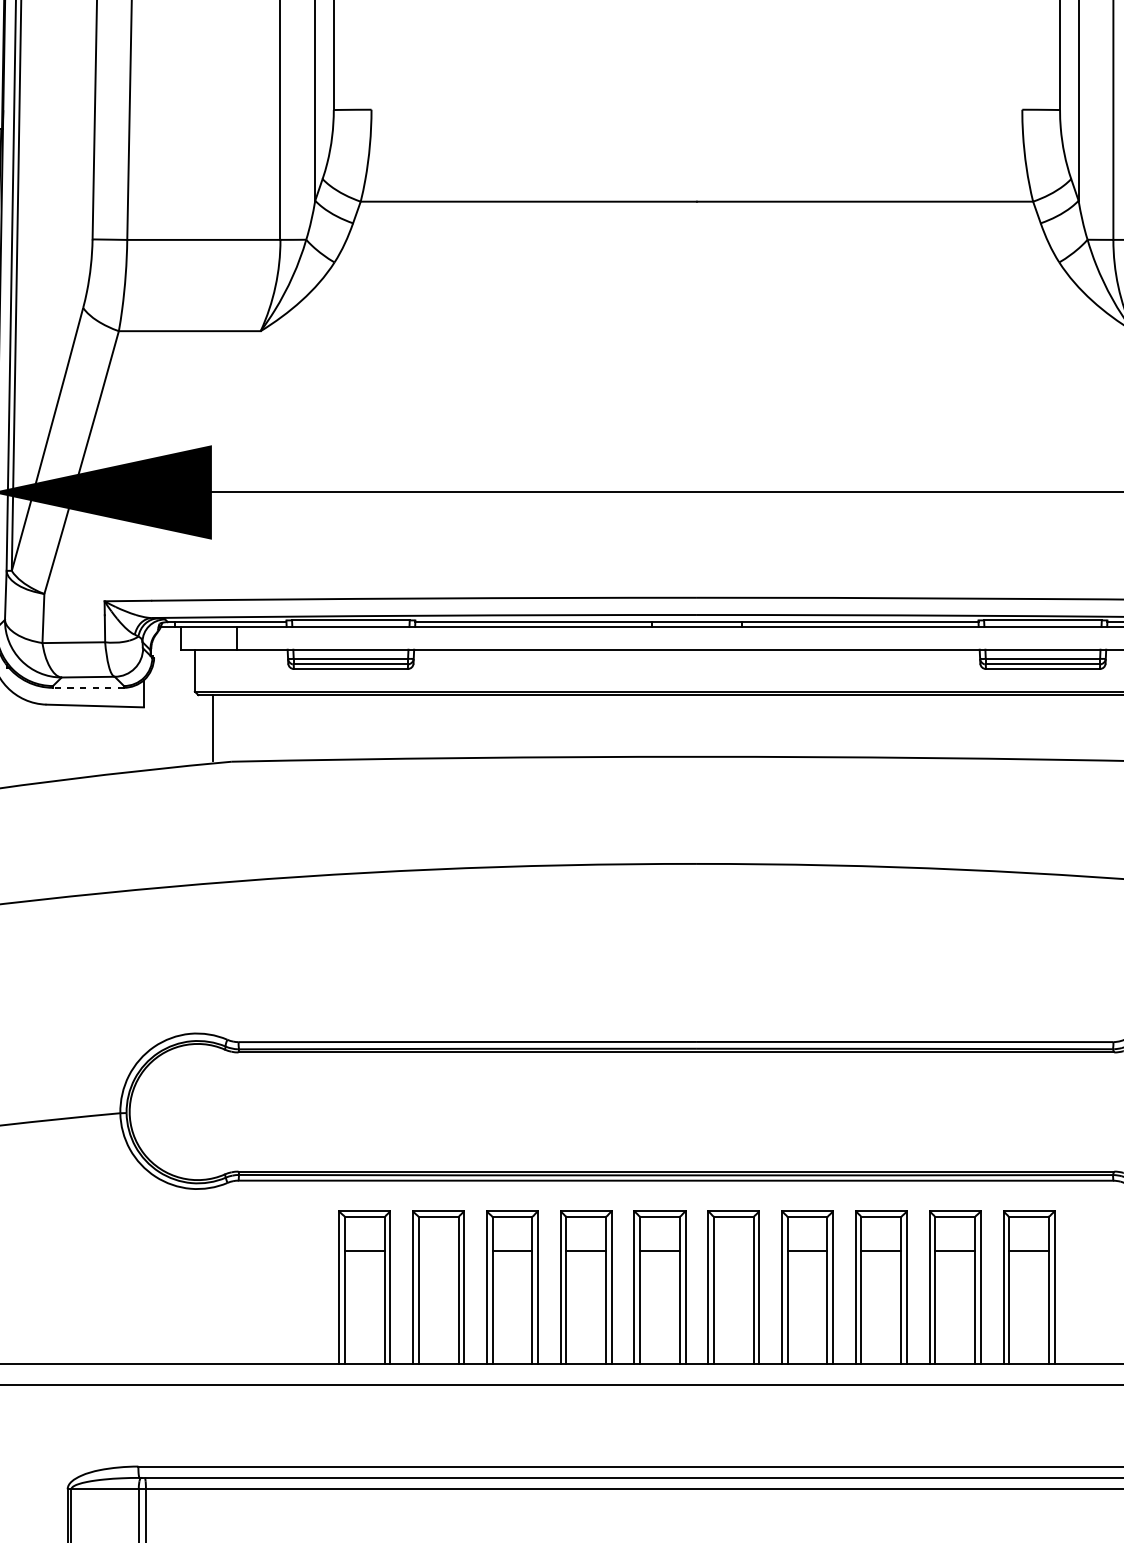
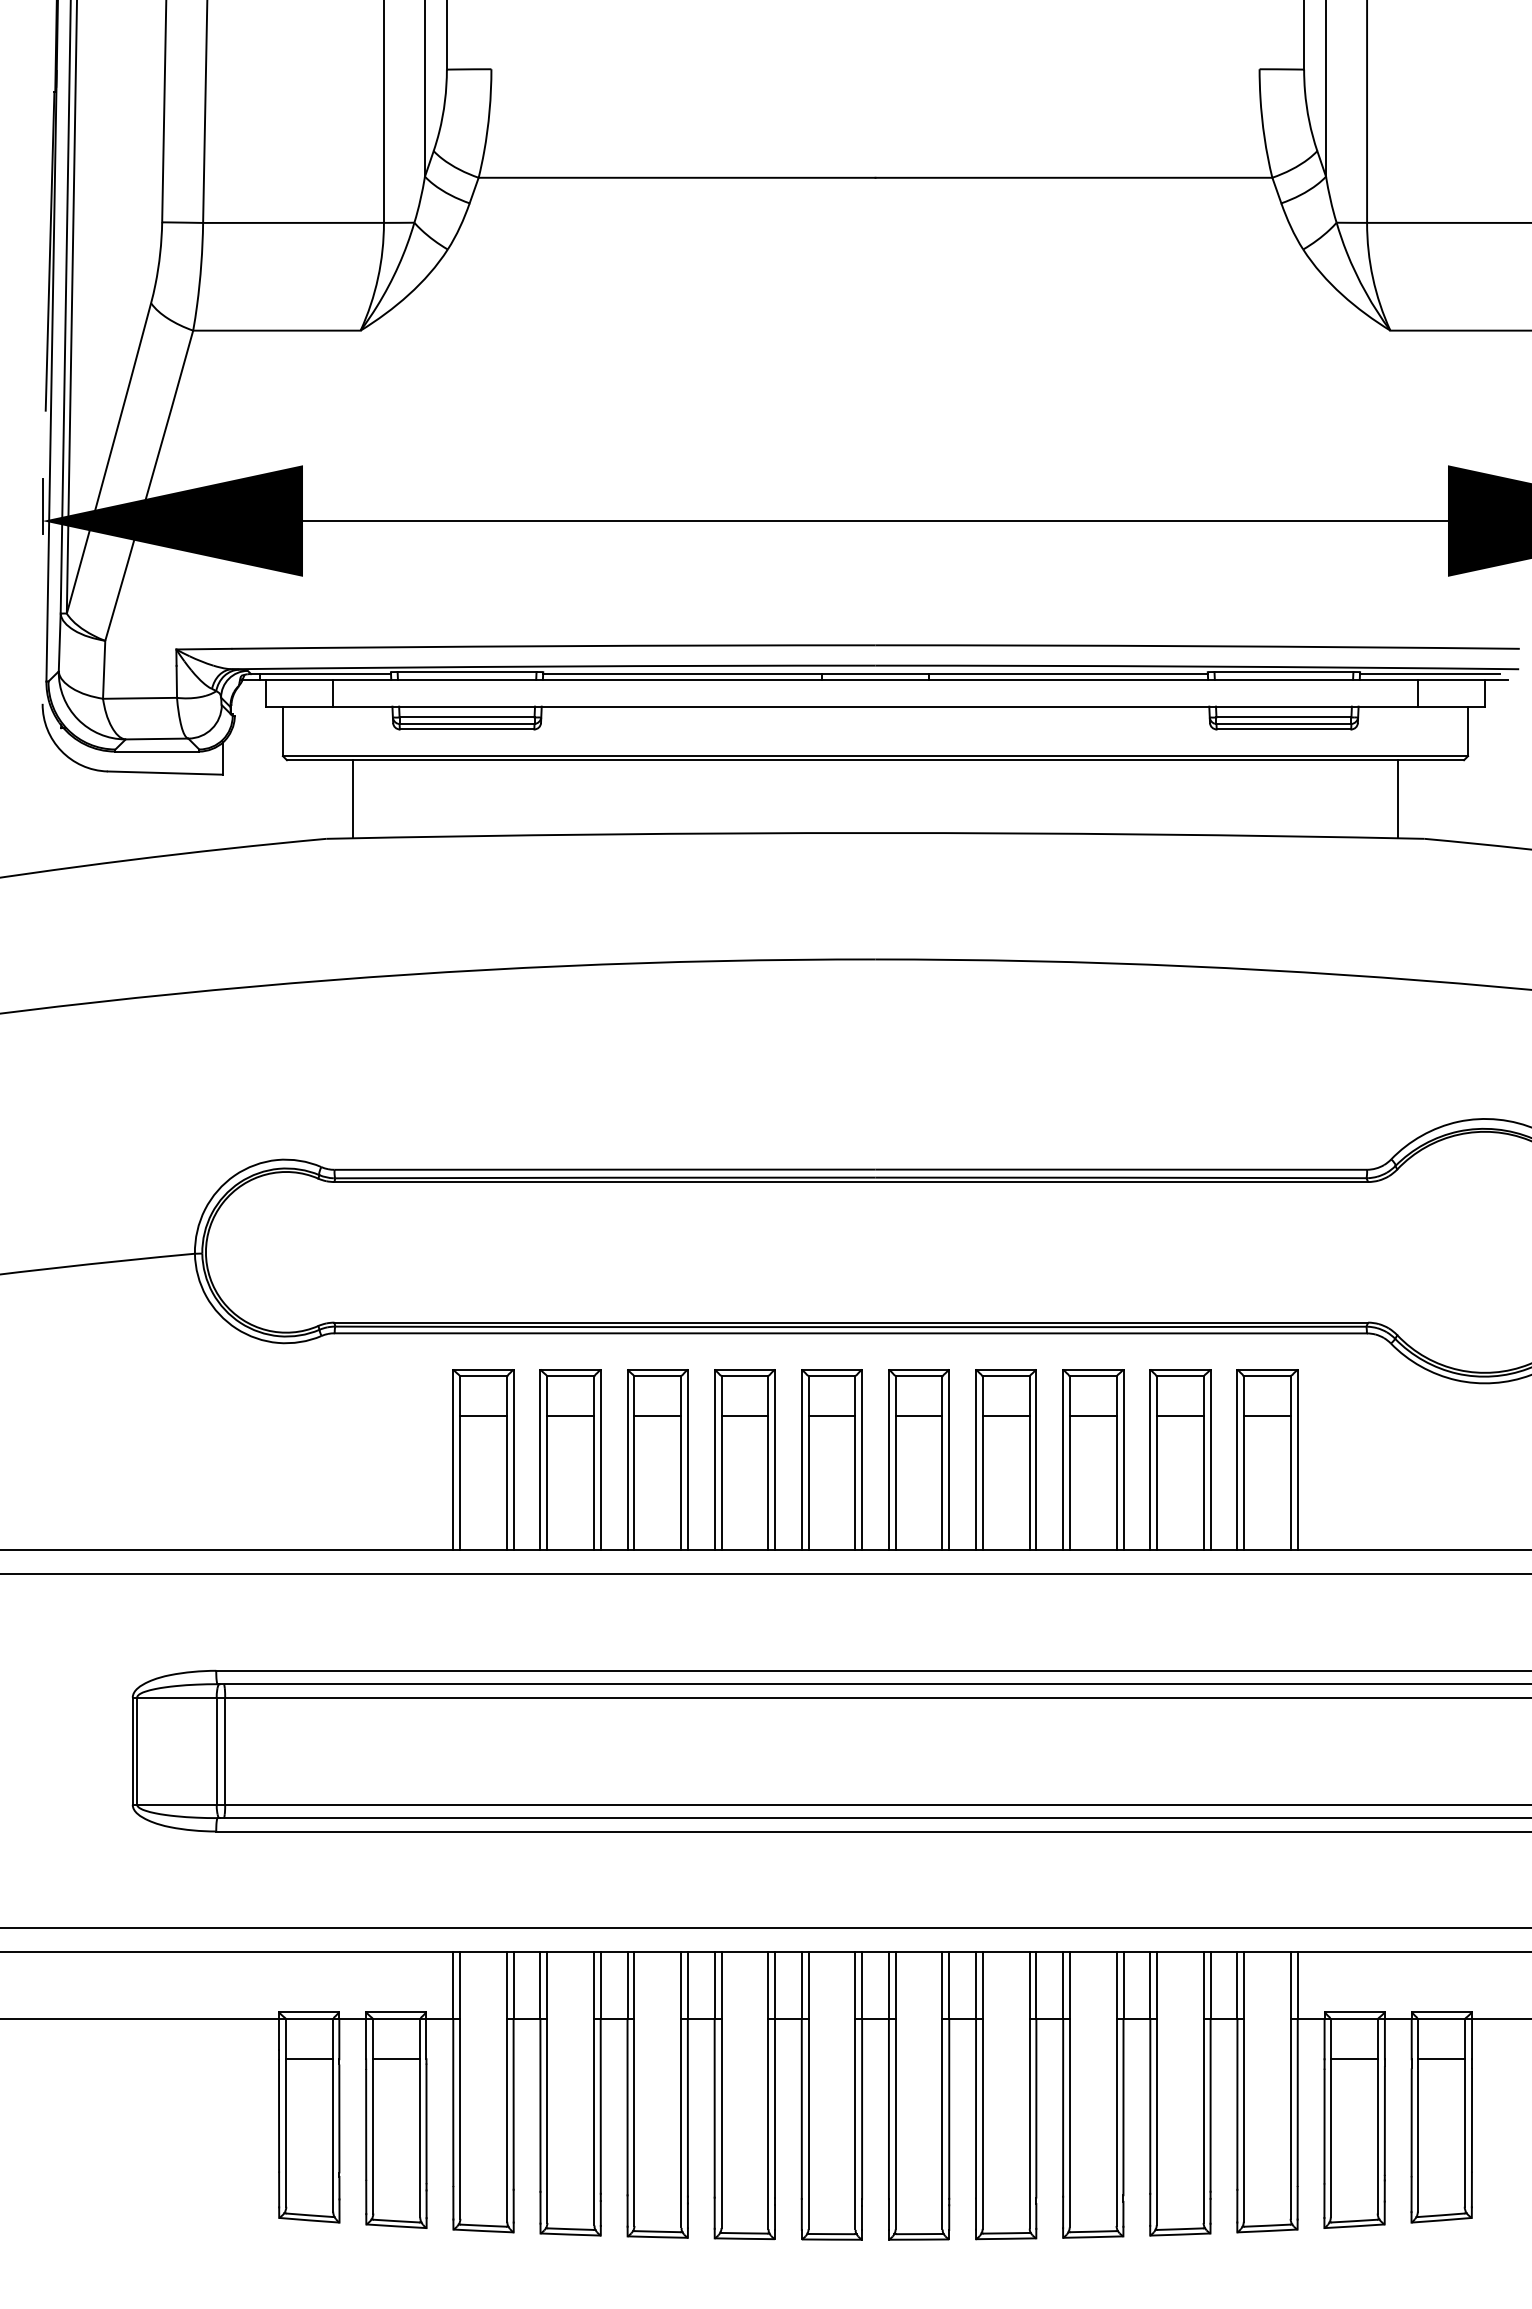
line: (88, 687) -> (157, 751), dashed -> solid
line: (213, 728) -> (353, 799), moved
line: (438, 1251) -> (570, 1416), added
line: (733, 1251) -> (918, 1416), added

